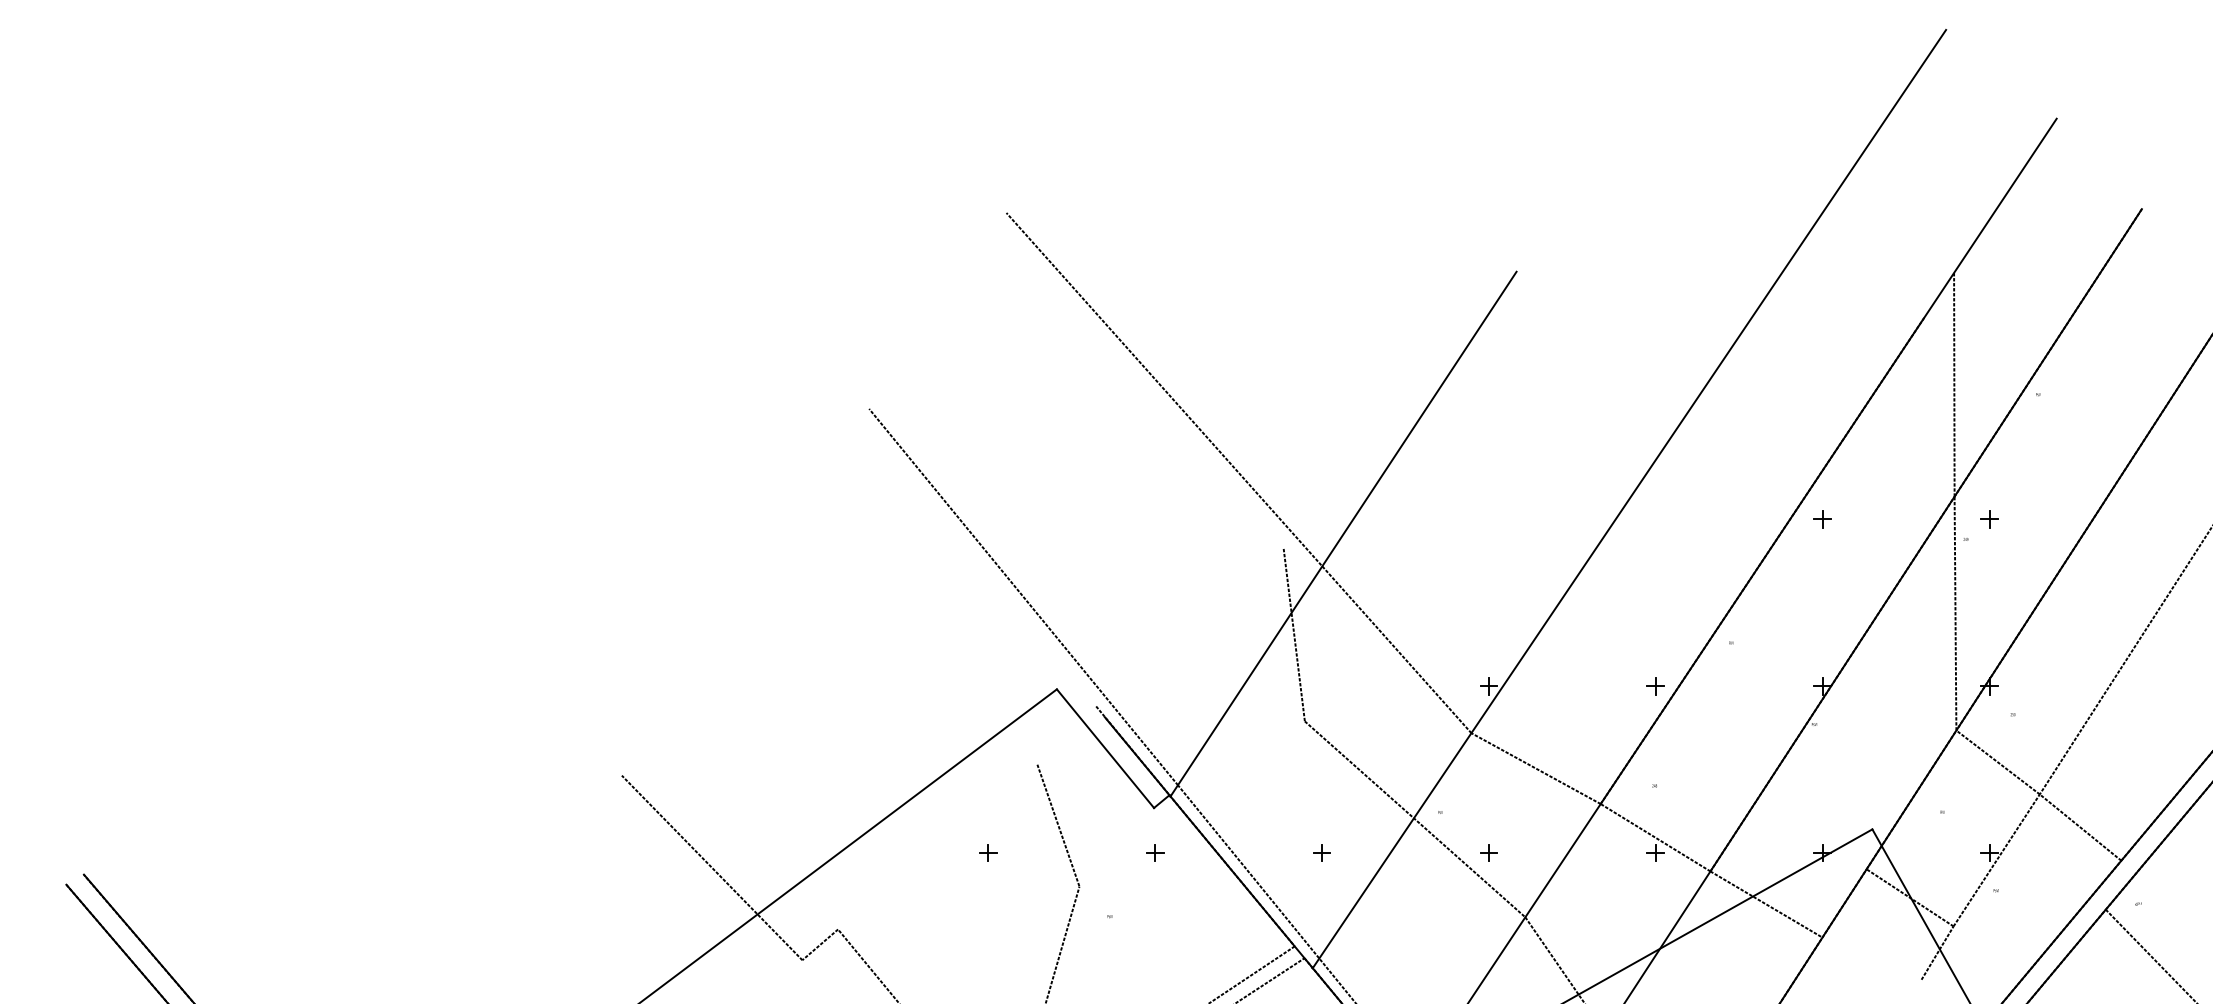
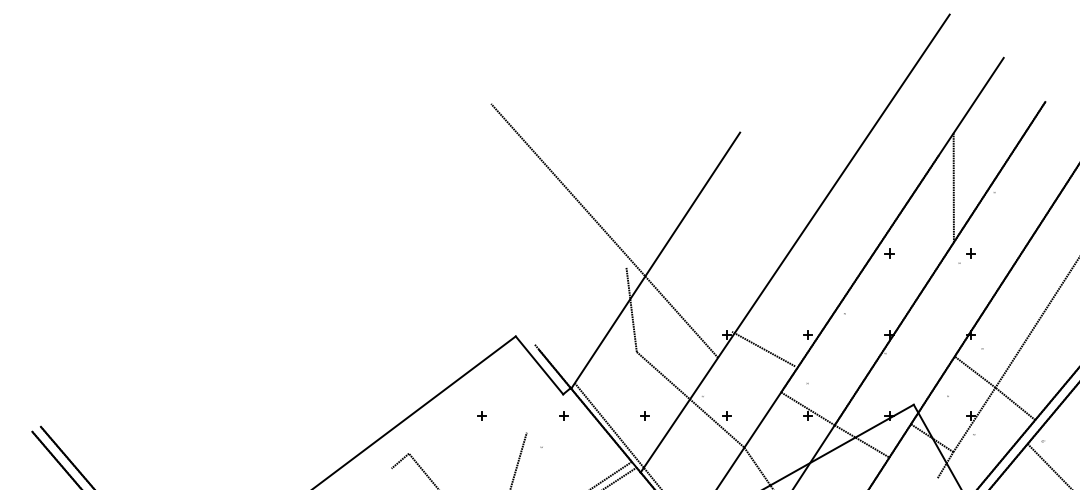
line: (1023, 597) -> (499, 291), removed
line: (1953, 613) -> (953, 299), removed
line: (1535, 767) -> (763, 348), moved
line: (1058, 824) -> (516, 402), removed
line: (712, 867) -> (347, 423), removed

